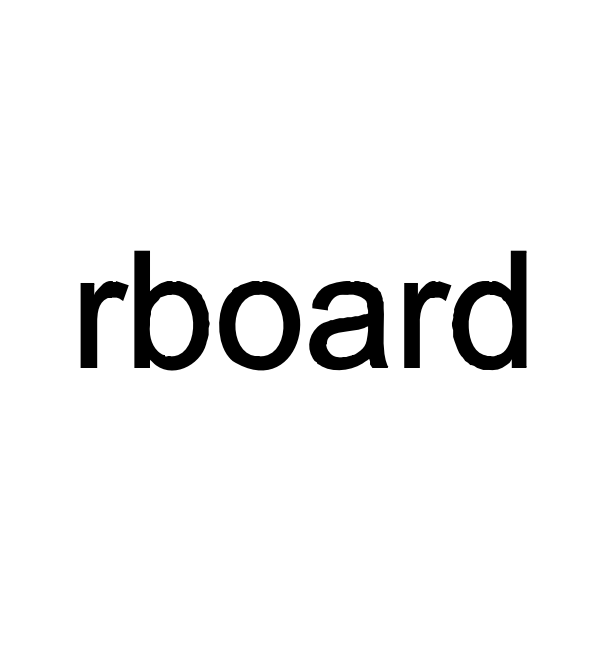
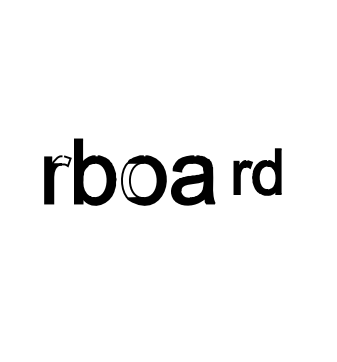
fill: (111, 291) -> (61, 161), removed
part: (464, 309) -> (257, 171), size x0.7
fill: (239, 325) -> (132, 180), removed

